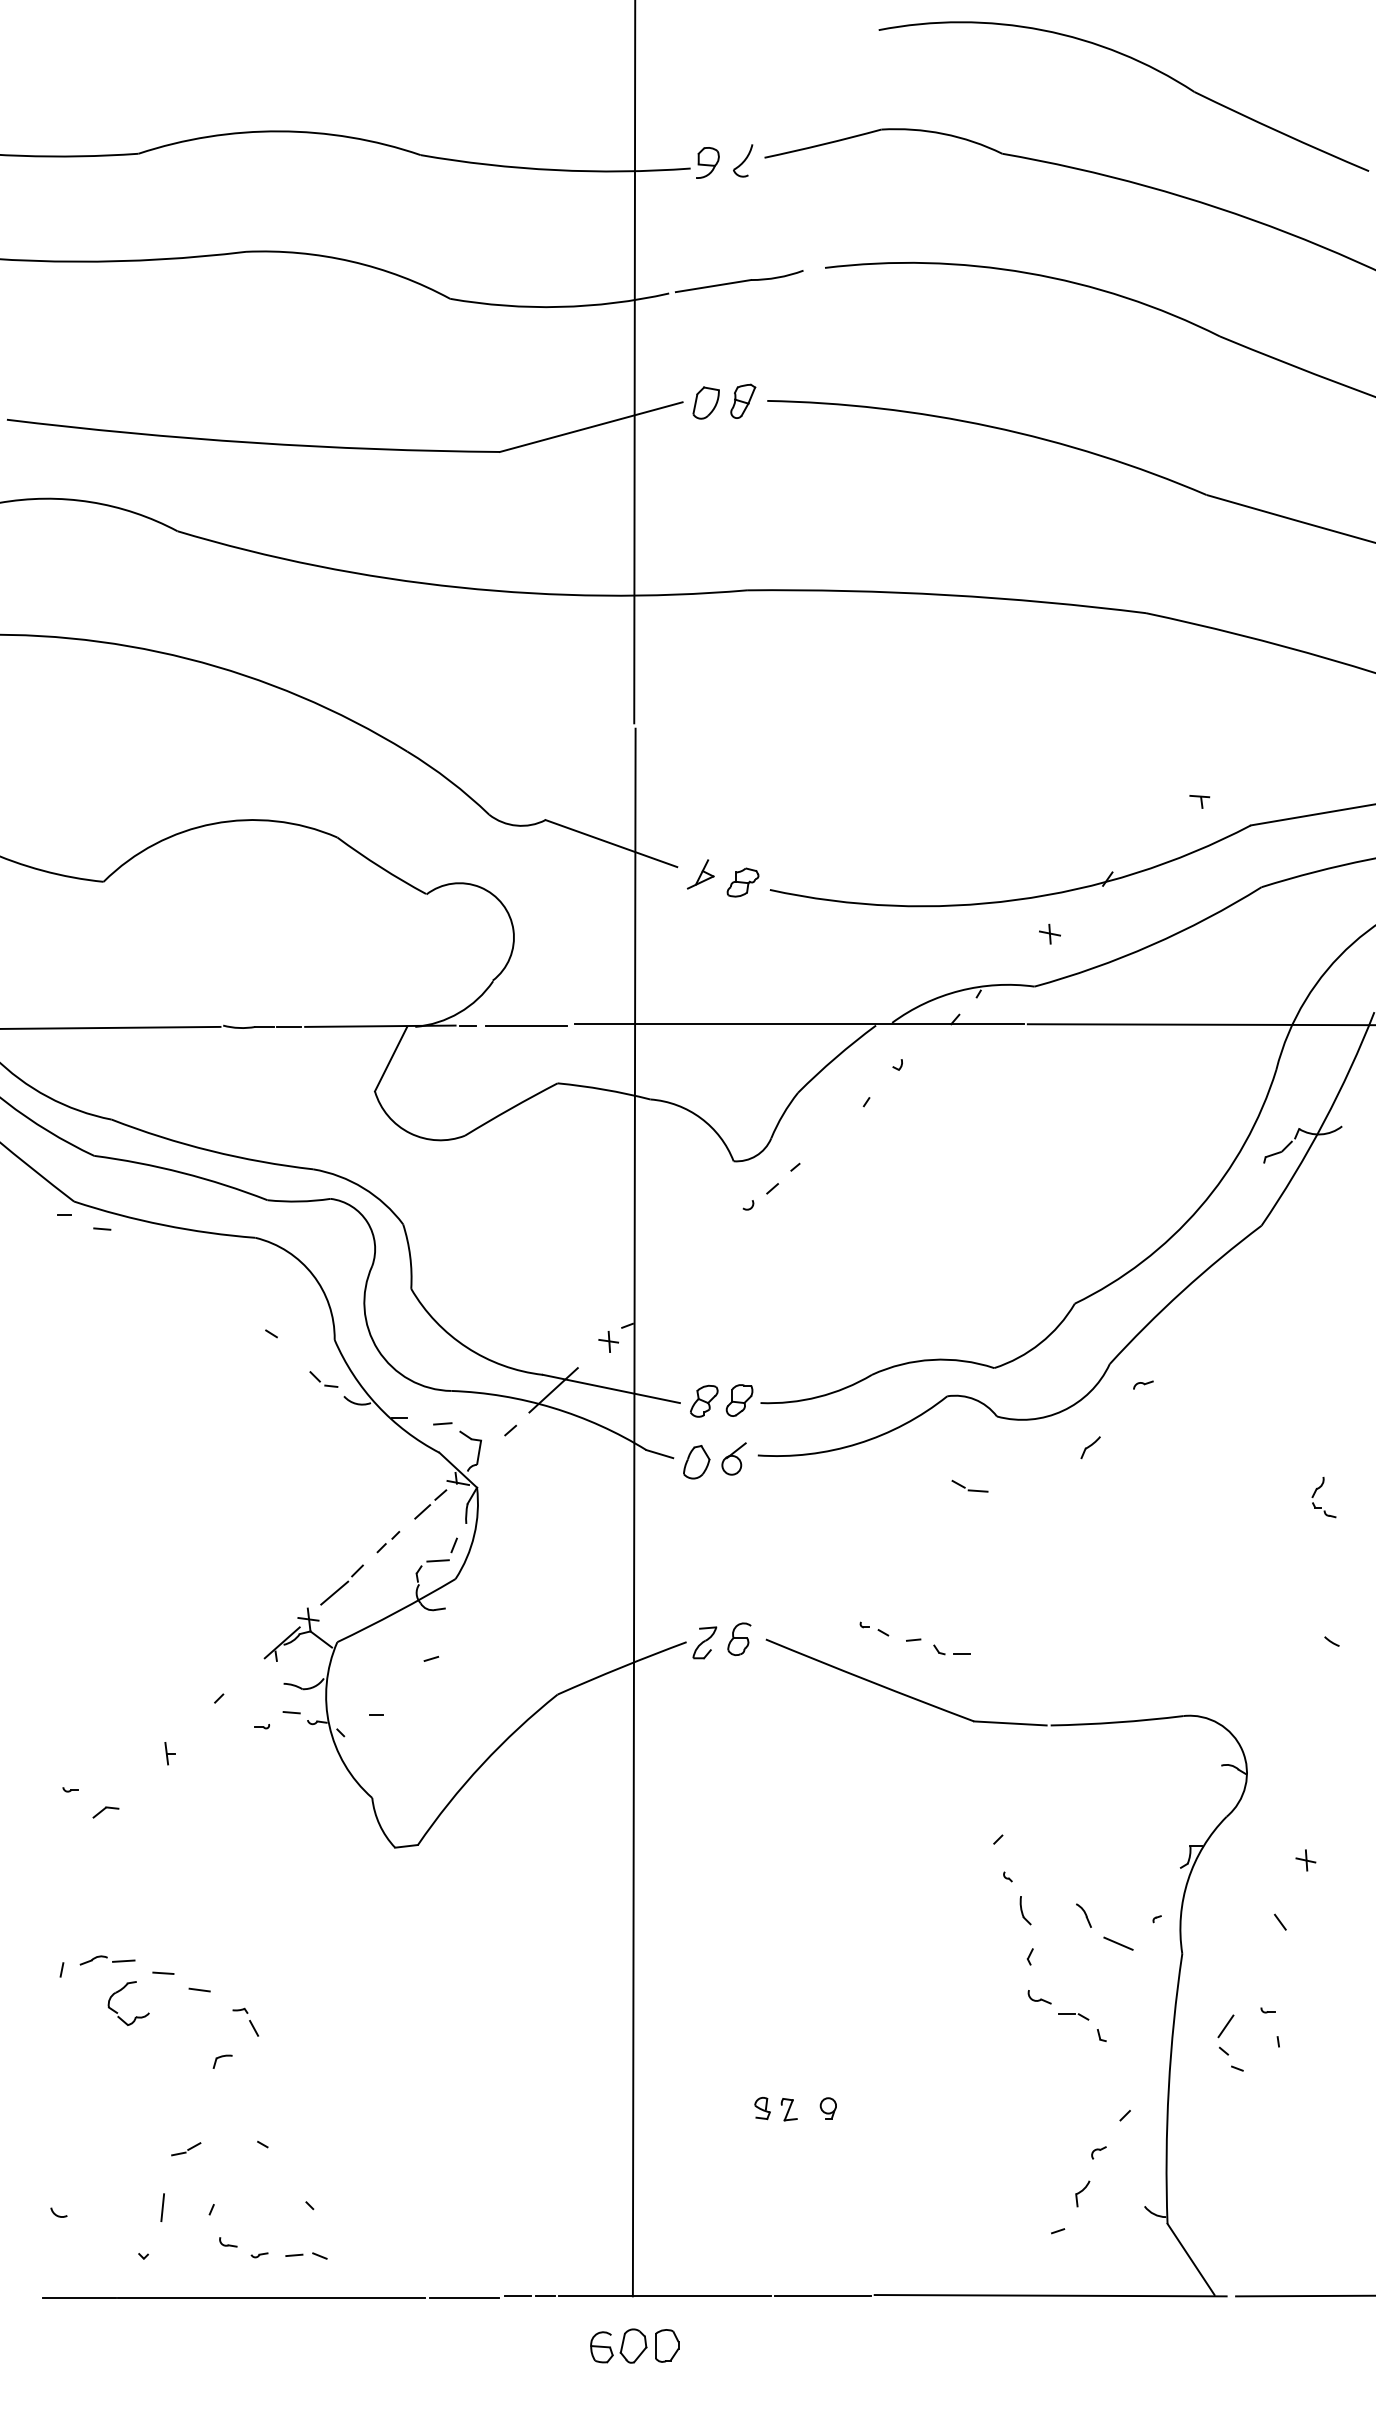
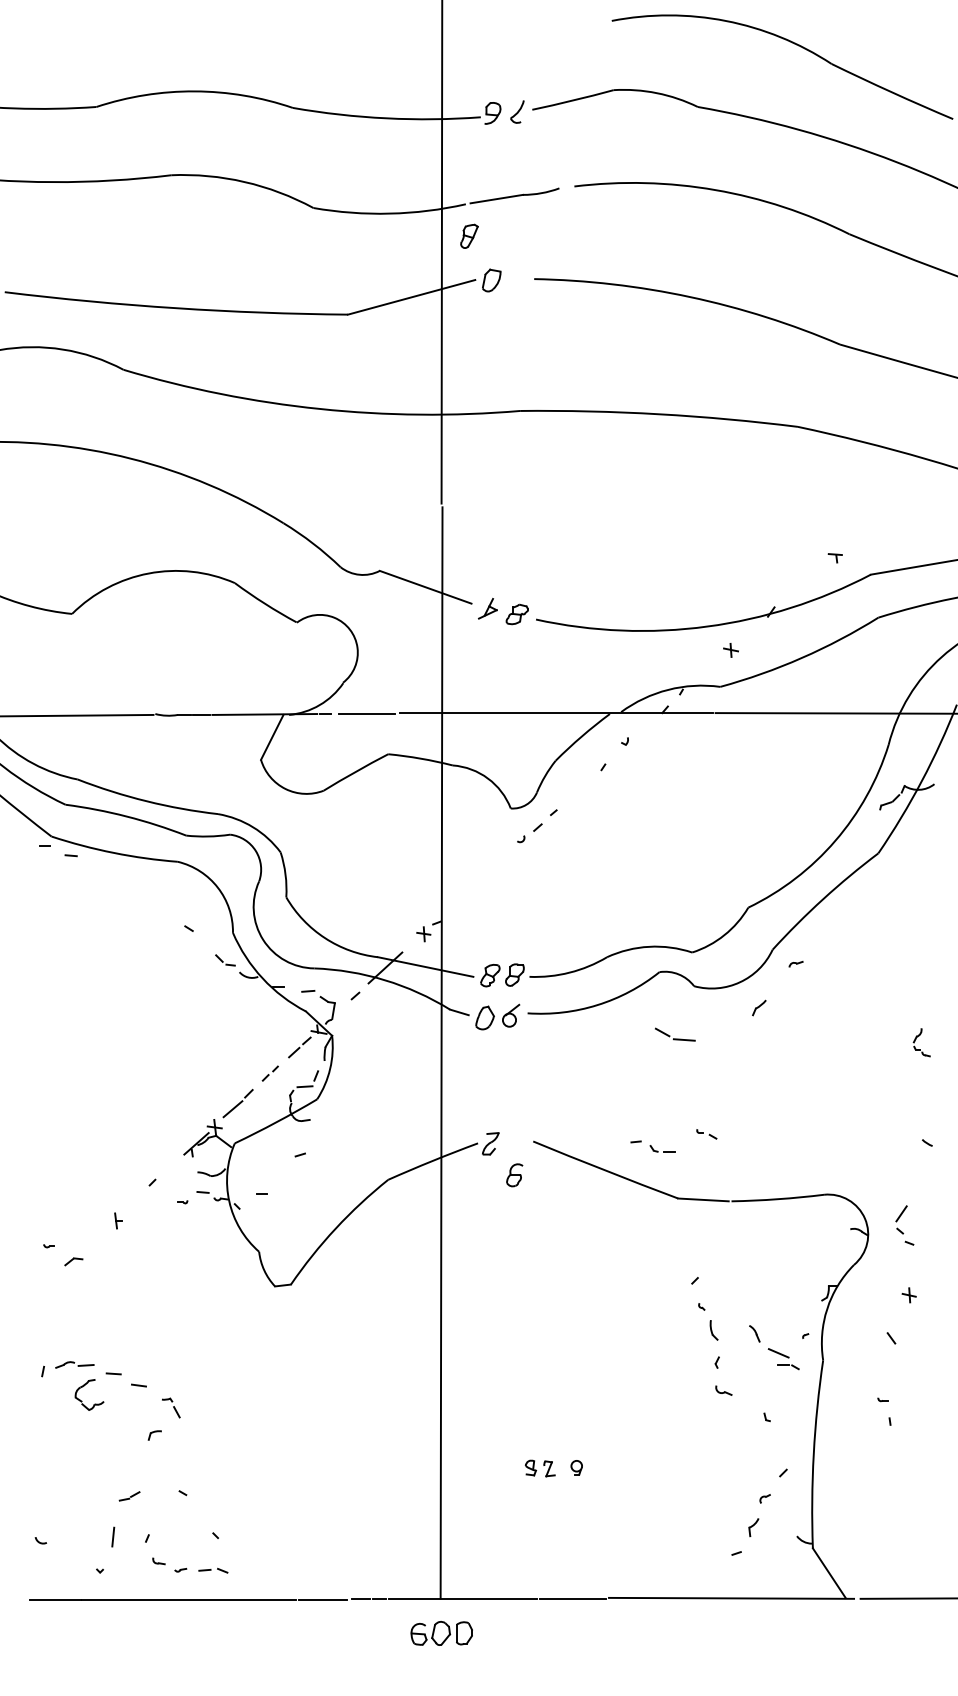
part: (743, 400) -> (469, 235), moved
part: (970, 1485) -> (675, 1034), size x1.6
part: (873, 1629) -> (706, 1134), moved
part: (738, 1639) -> (514, 1175), moved
part: (1073, 2017) -> (788, 1367), moved
part: (1227, 2051) -> (902, 1231), moved

